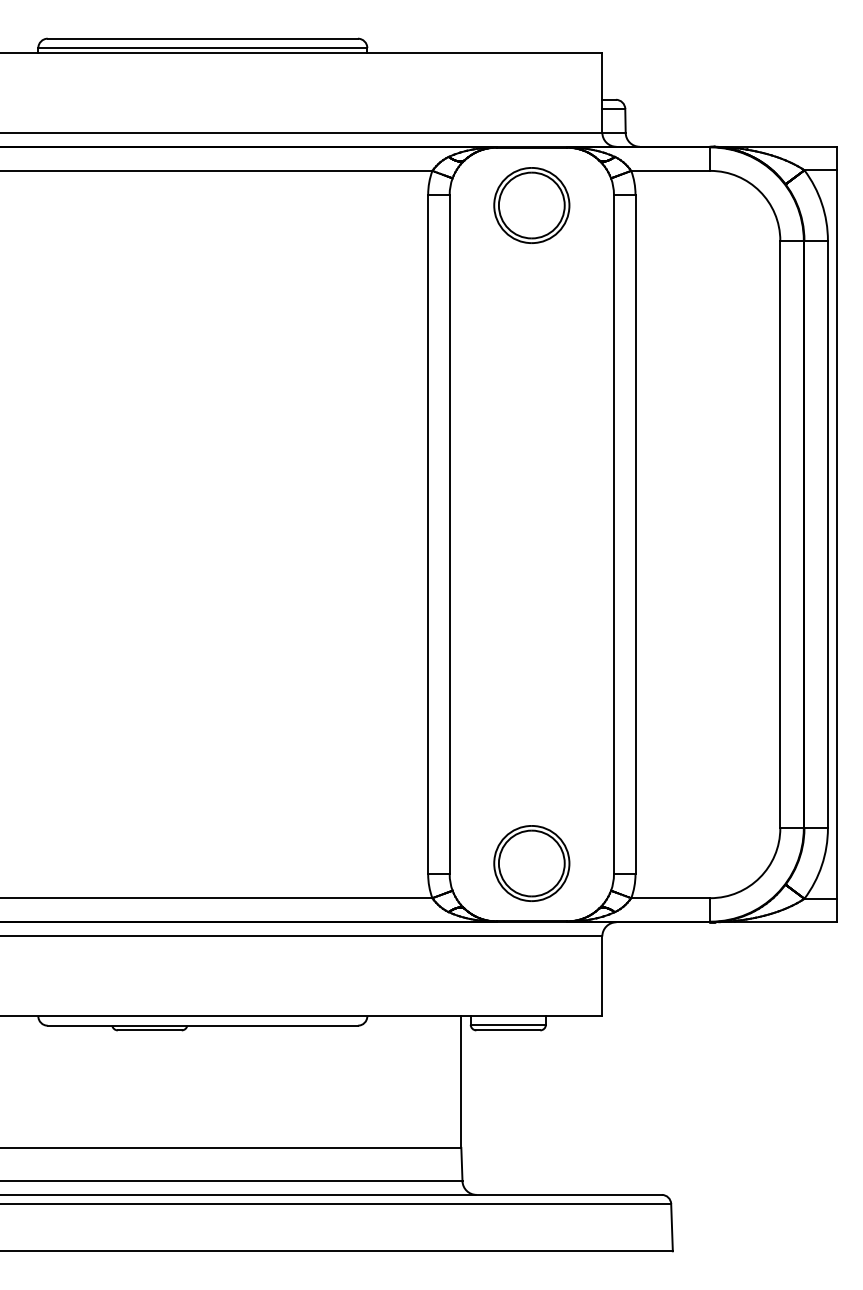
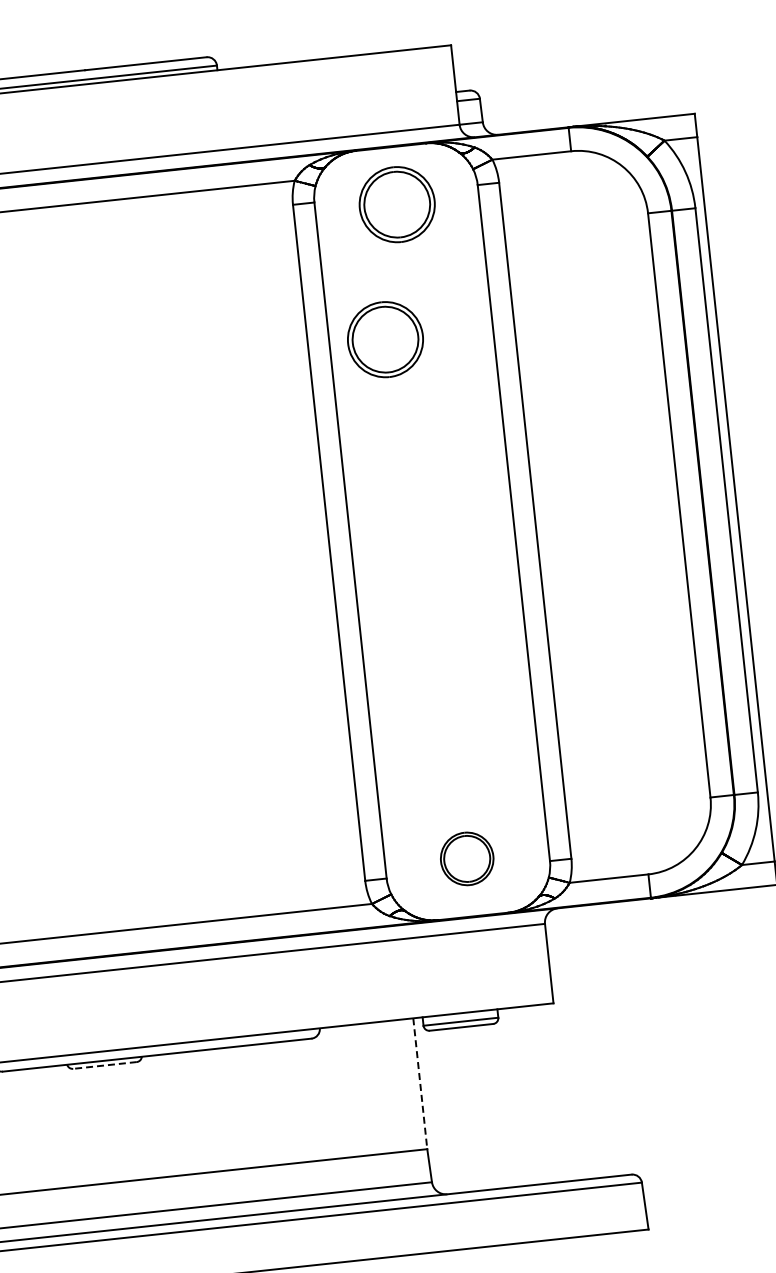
part: (505, 338) -> (385, 339), added
part: (531, 863) -> (466, 858), size x0.7
line: (149, 1030) -> (104, 1065), solid -> dashed
line: (461, 1082) -> (420, 1084), solid -> dashed

